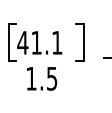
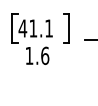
text: (52, 78) -> (45, 55), 1.5 -> 1.6

